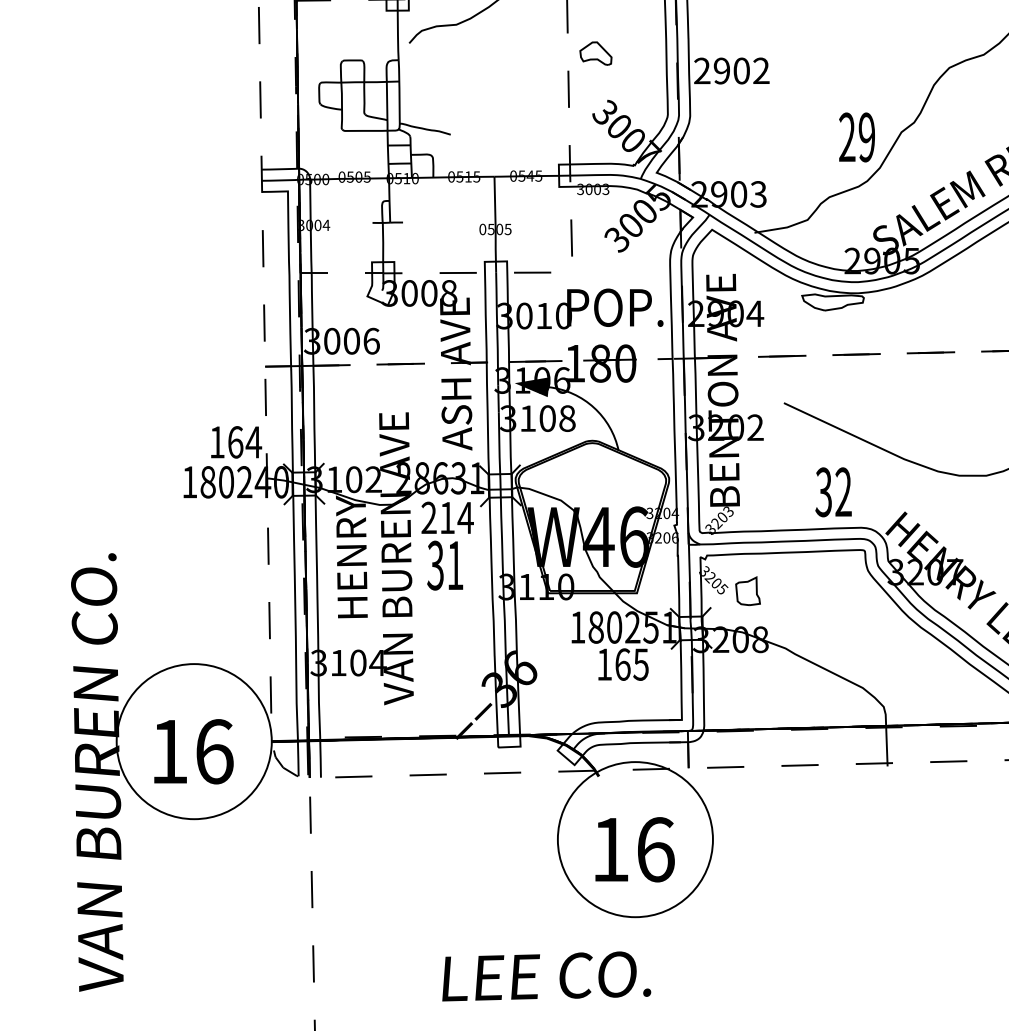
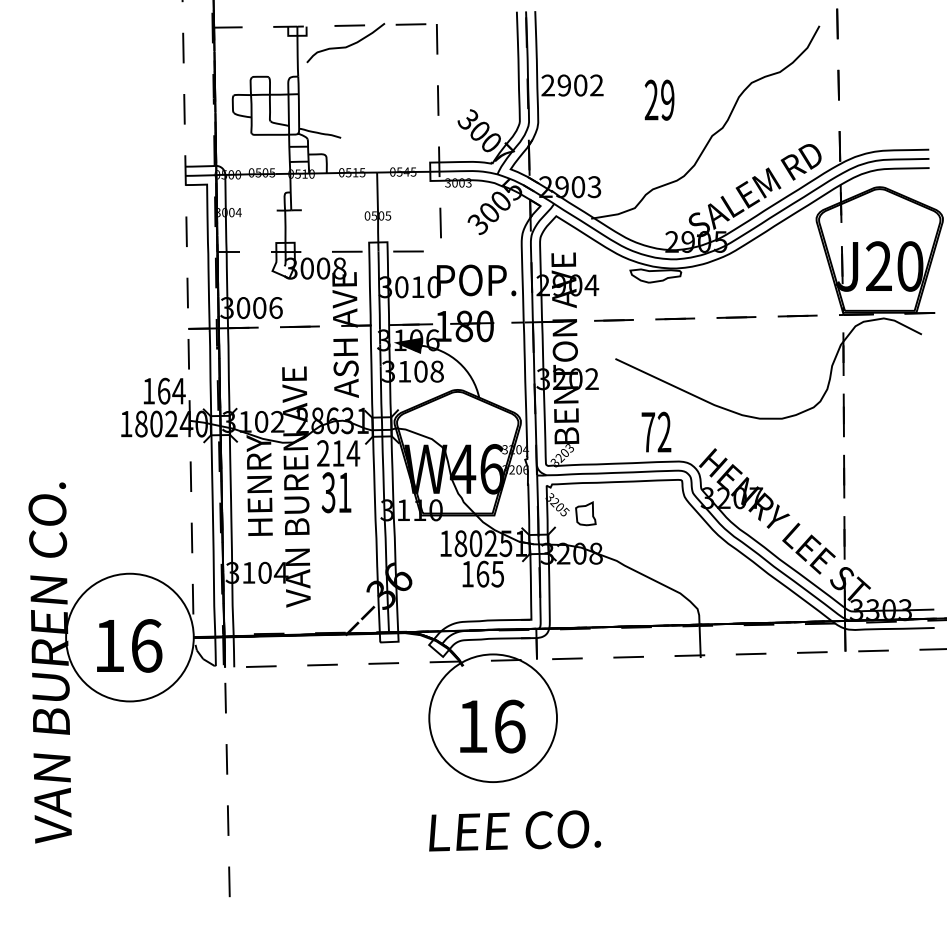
part: (595, 53) -> (460, 71), removed
text: (856, 136) -> (659, 99), moved
text: (824, 491) -> (648, 431), 32 -> 72
text: (547, 975) -> (515, 830), moved

